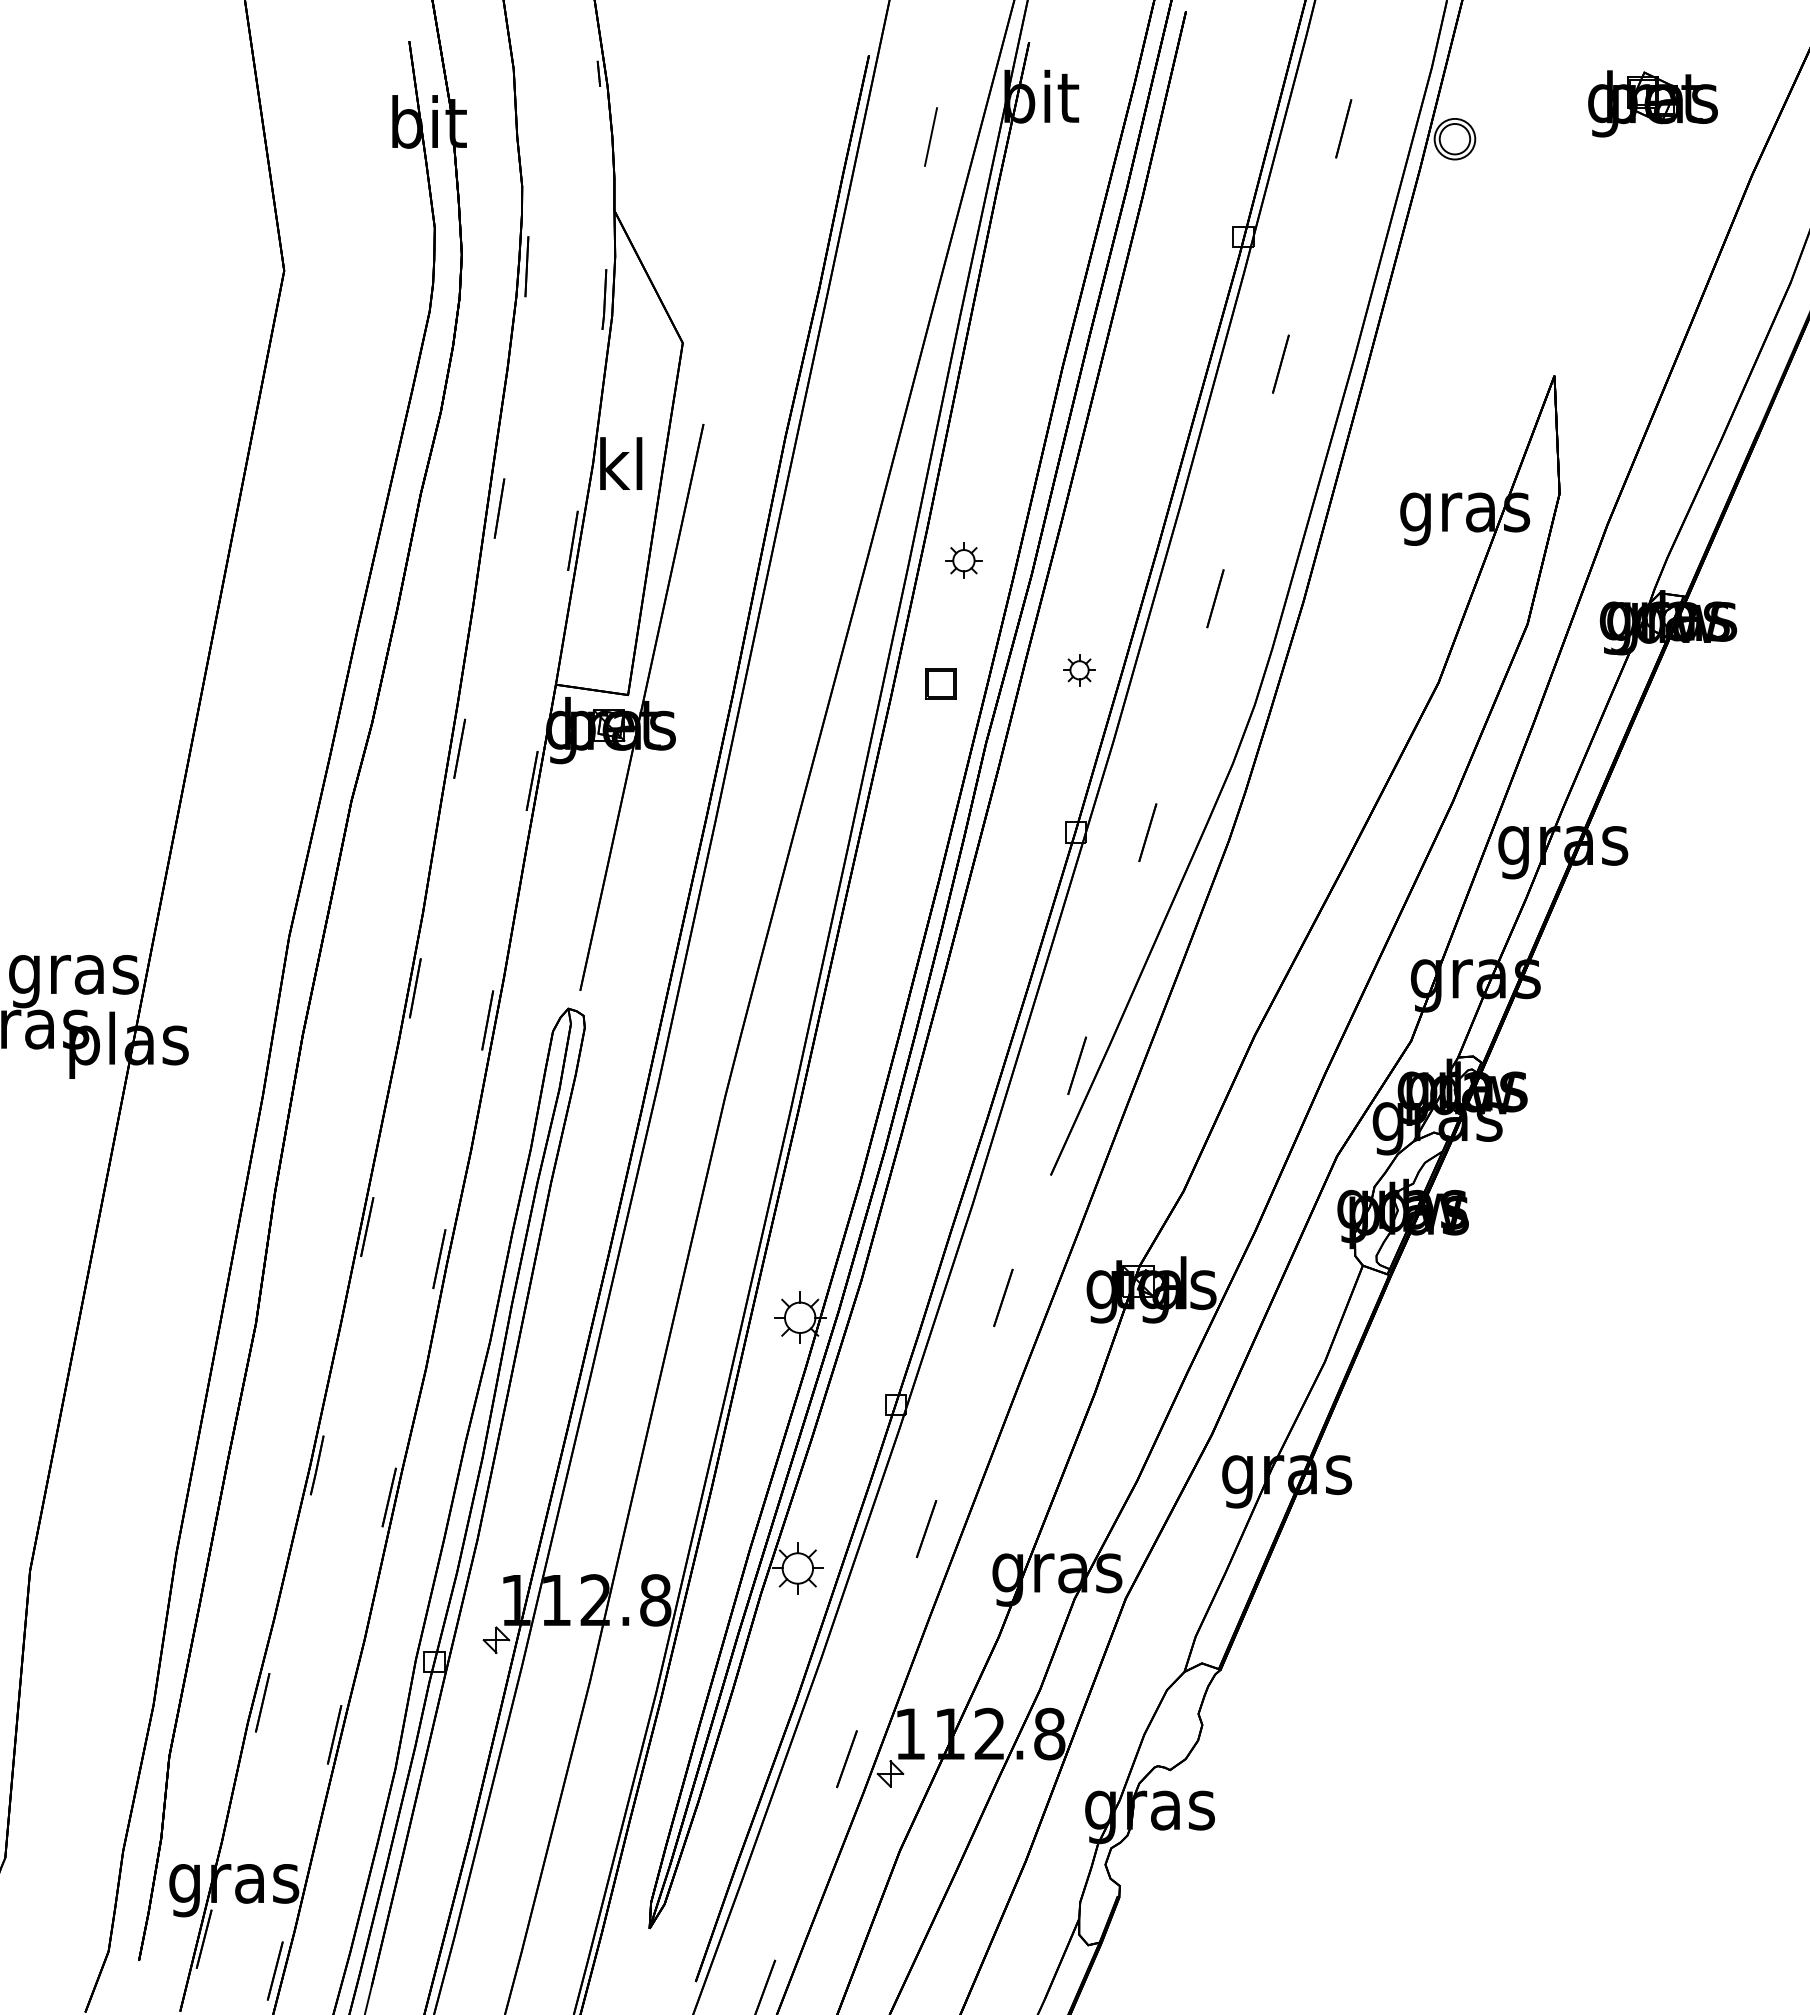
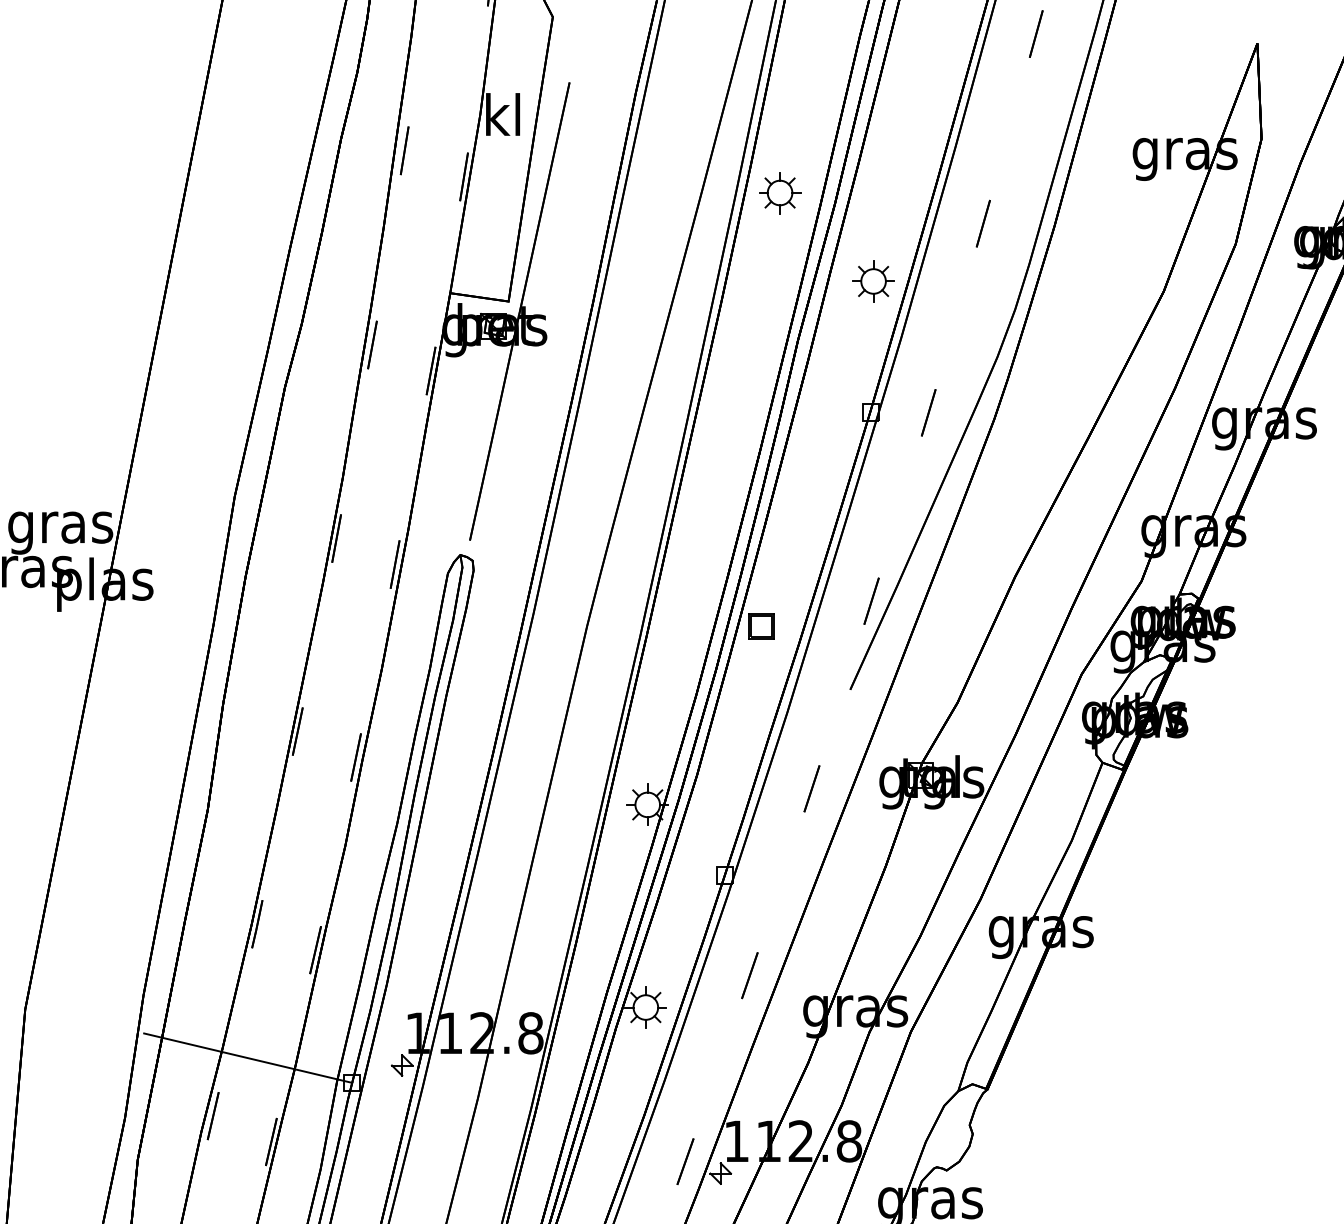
part: (963, 560) -> (779, 192), size x1.43
part: (1079, 670) -> (873, 281), size x1.67
part: (940, 683) -> (761, 626), moved
line: (305, 1630) -> (247, 1057), added

